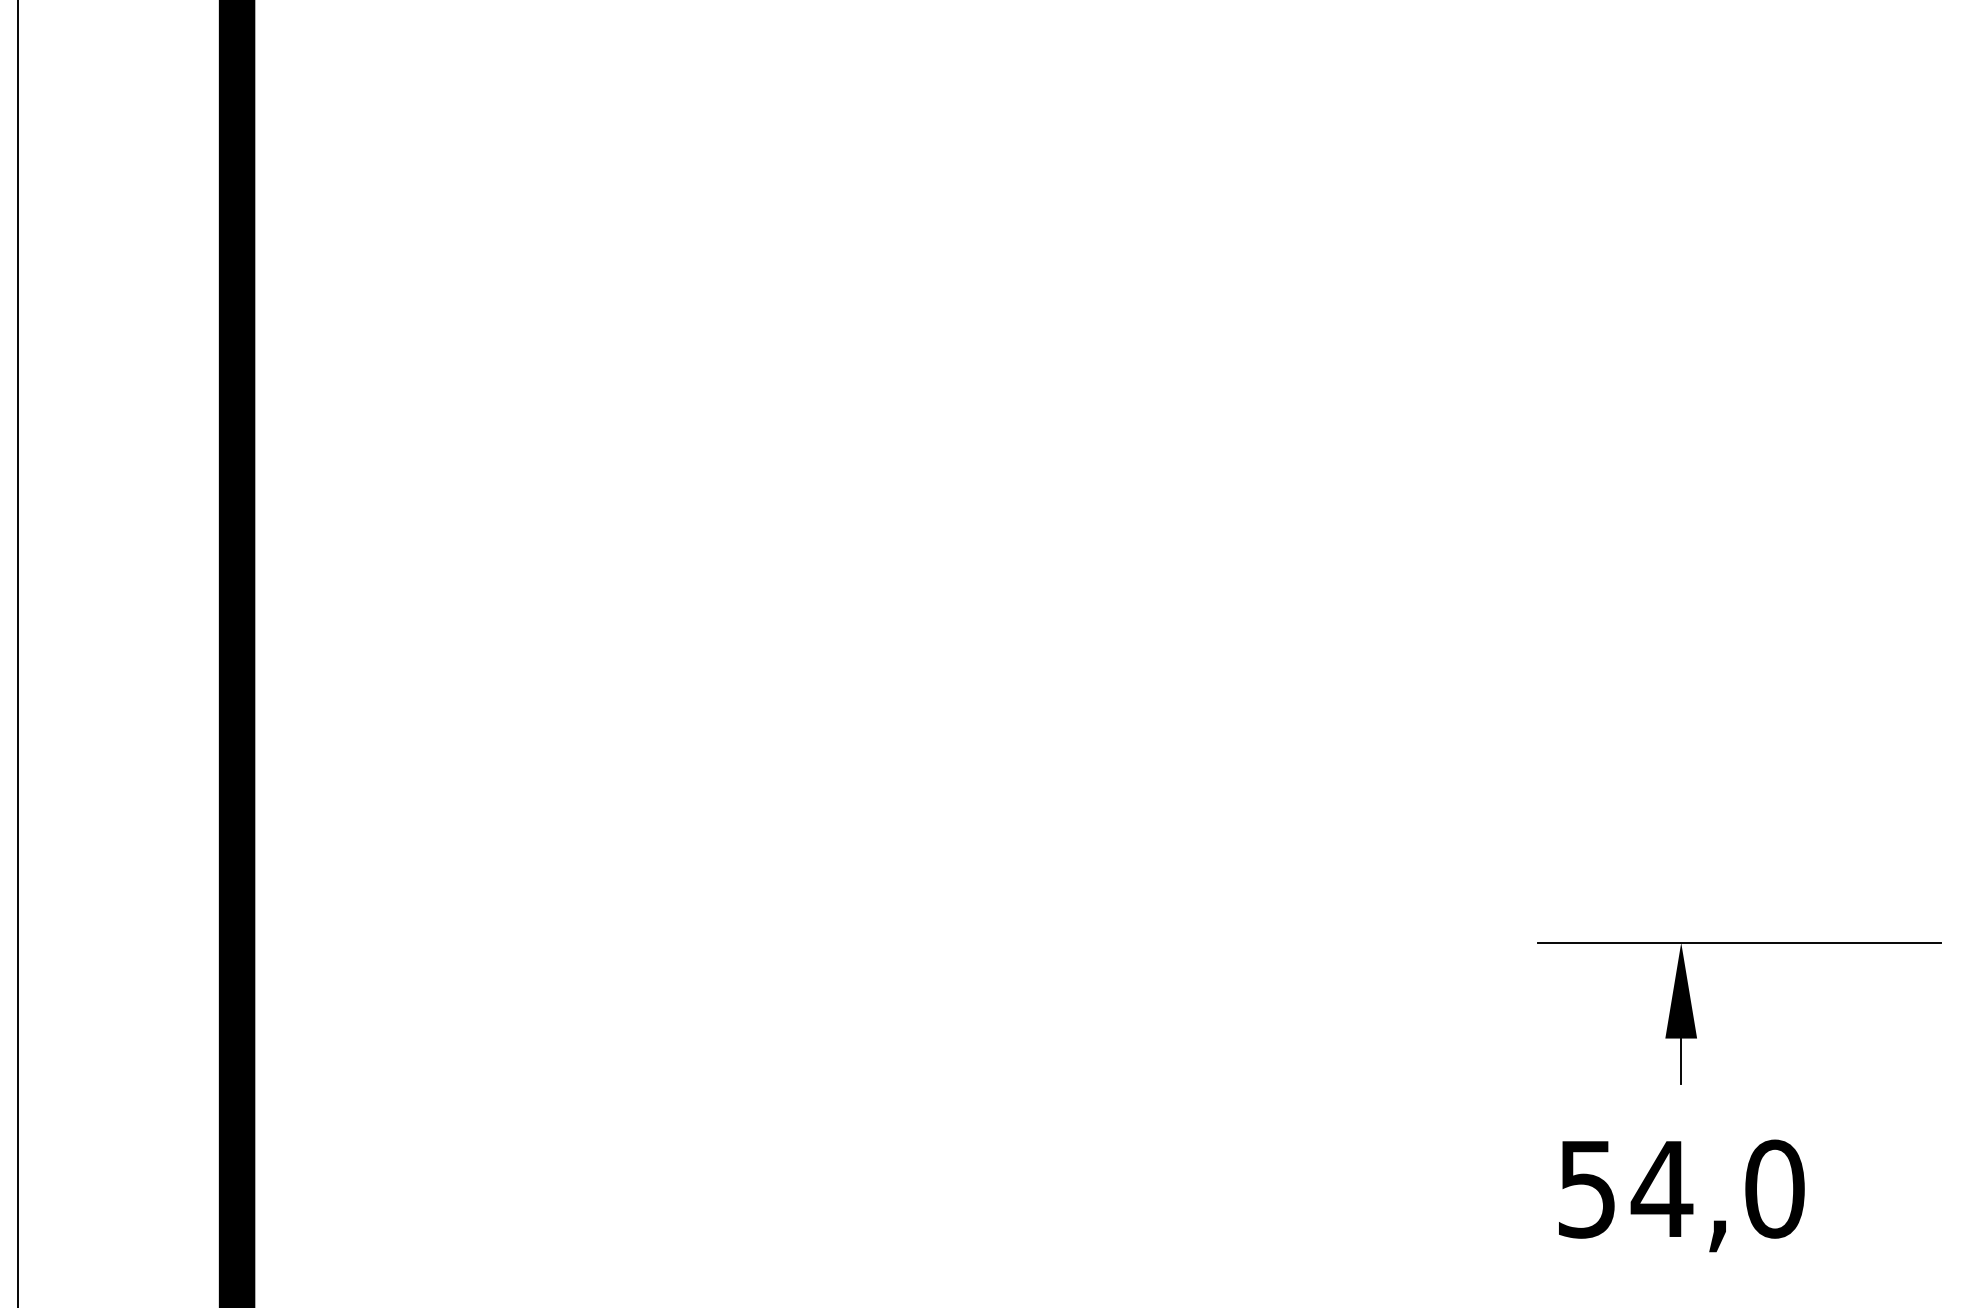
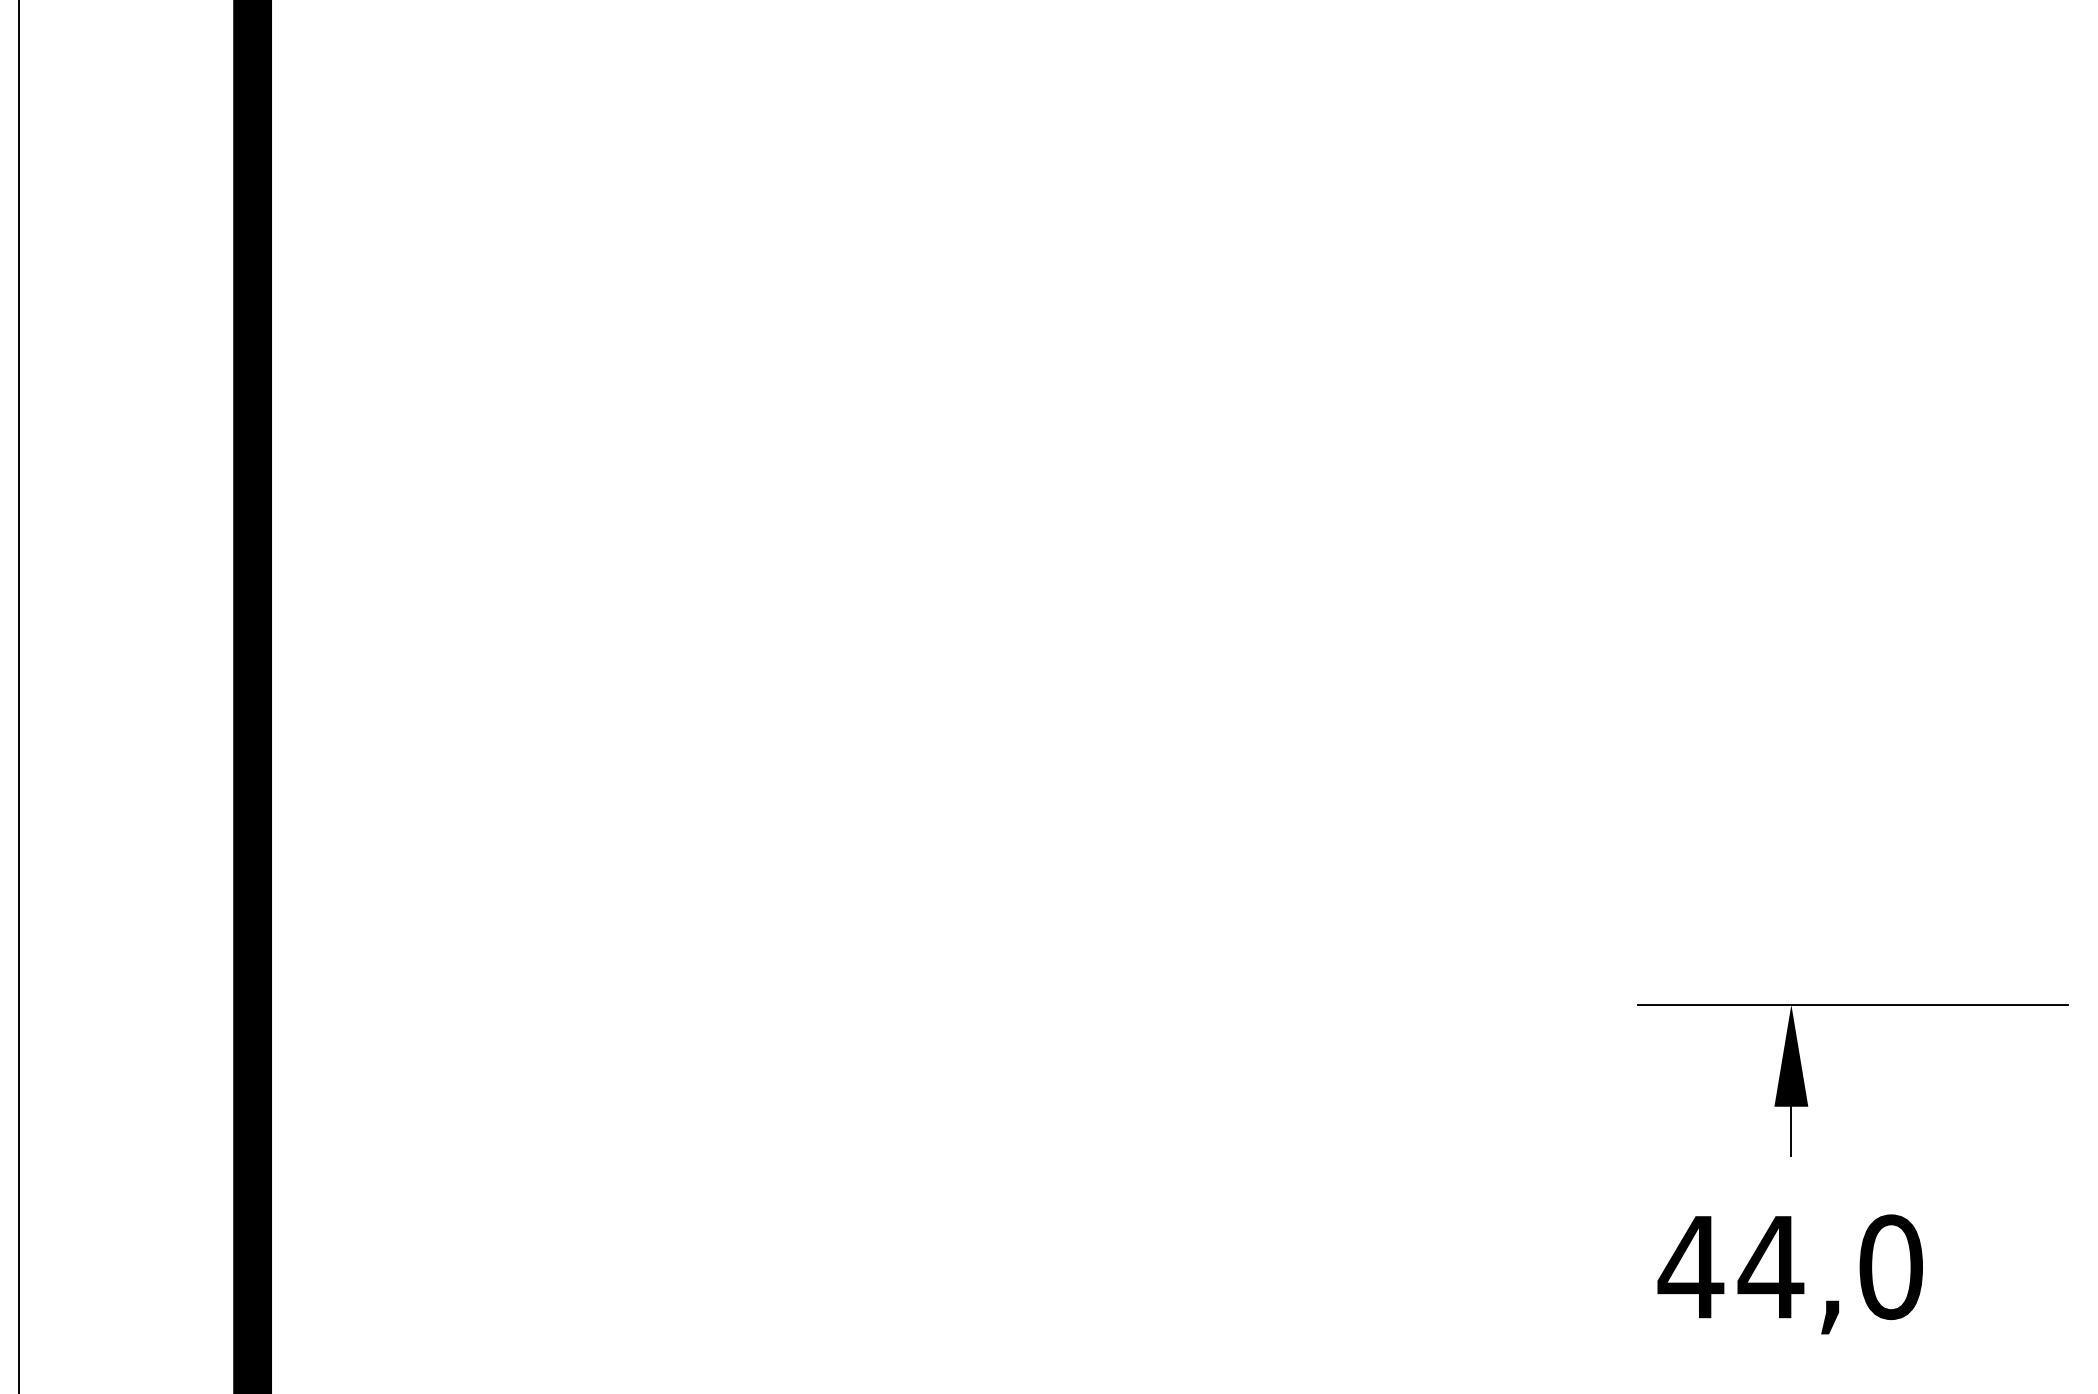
text: (1586, 1189) -> (1690, 1267), 54,0 -> 44,0

